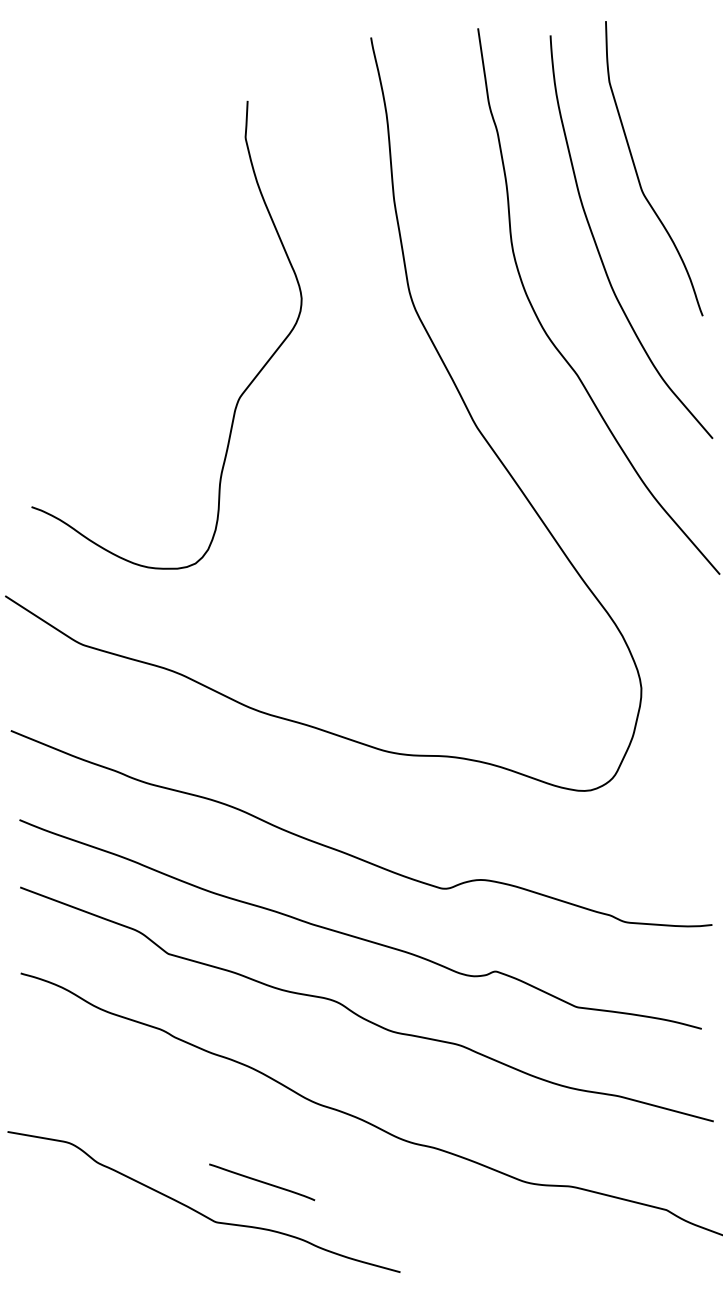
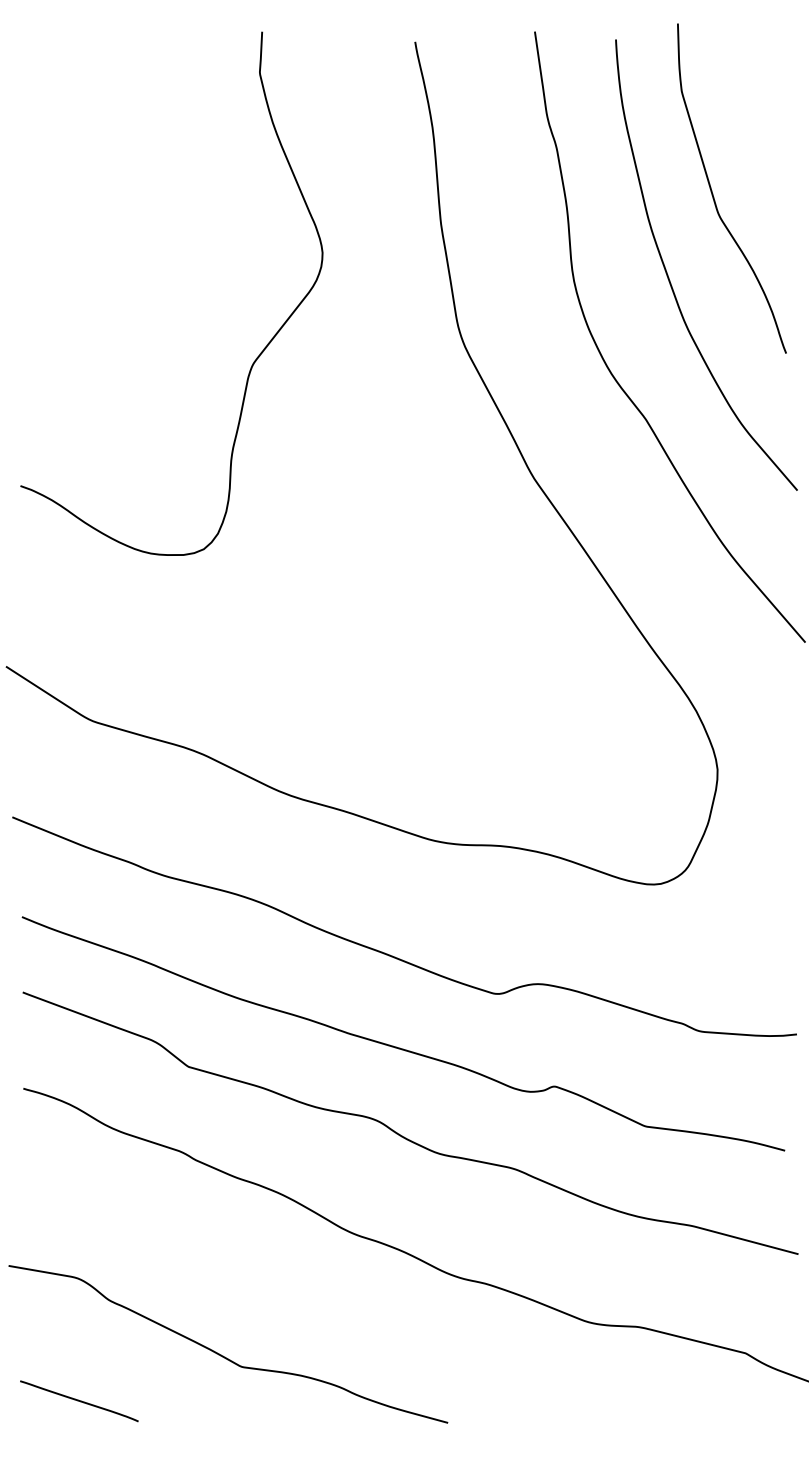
curve: (242, 392) -> (256, 357), moved
curve: (262, 1182) -> (79, 1401), moved

